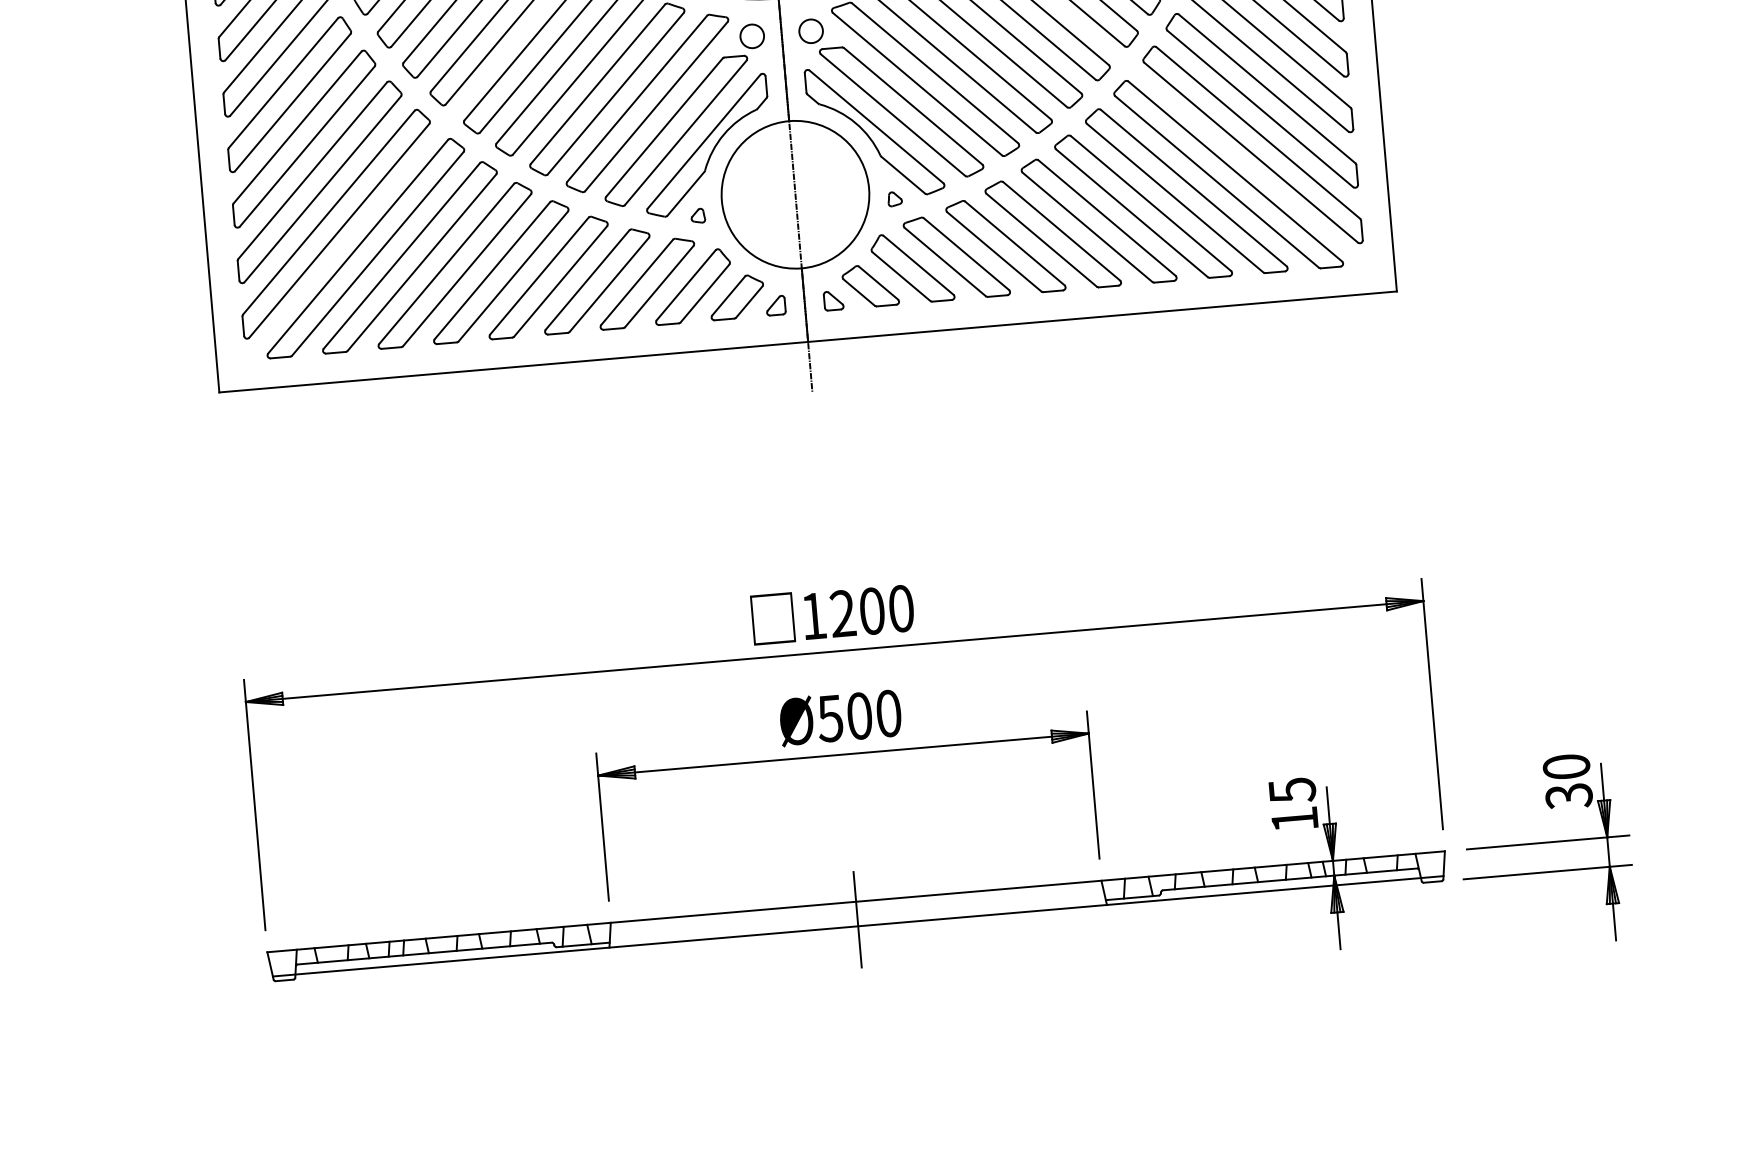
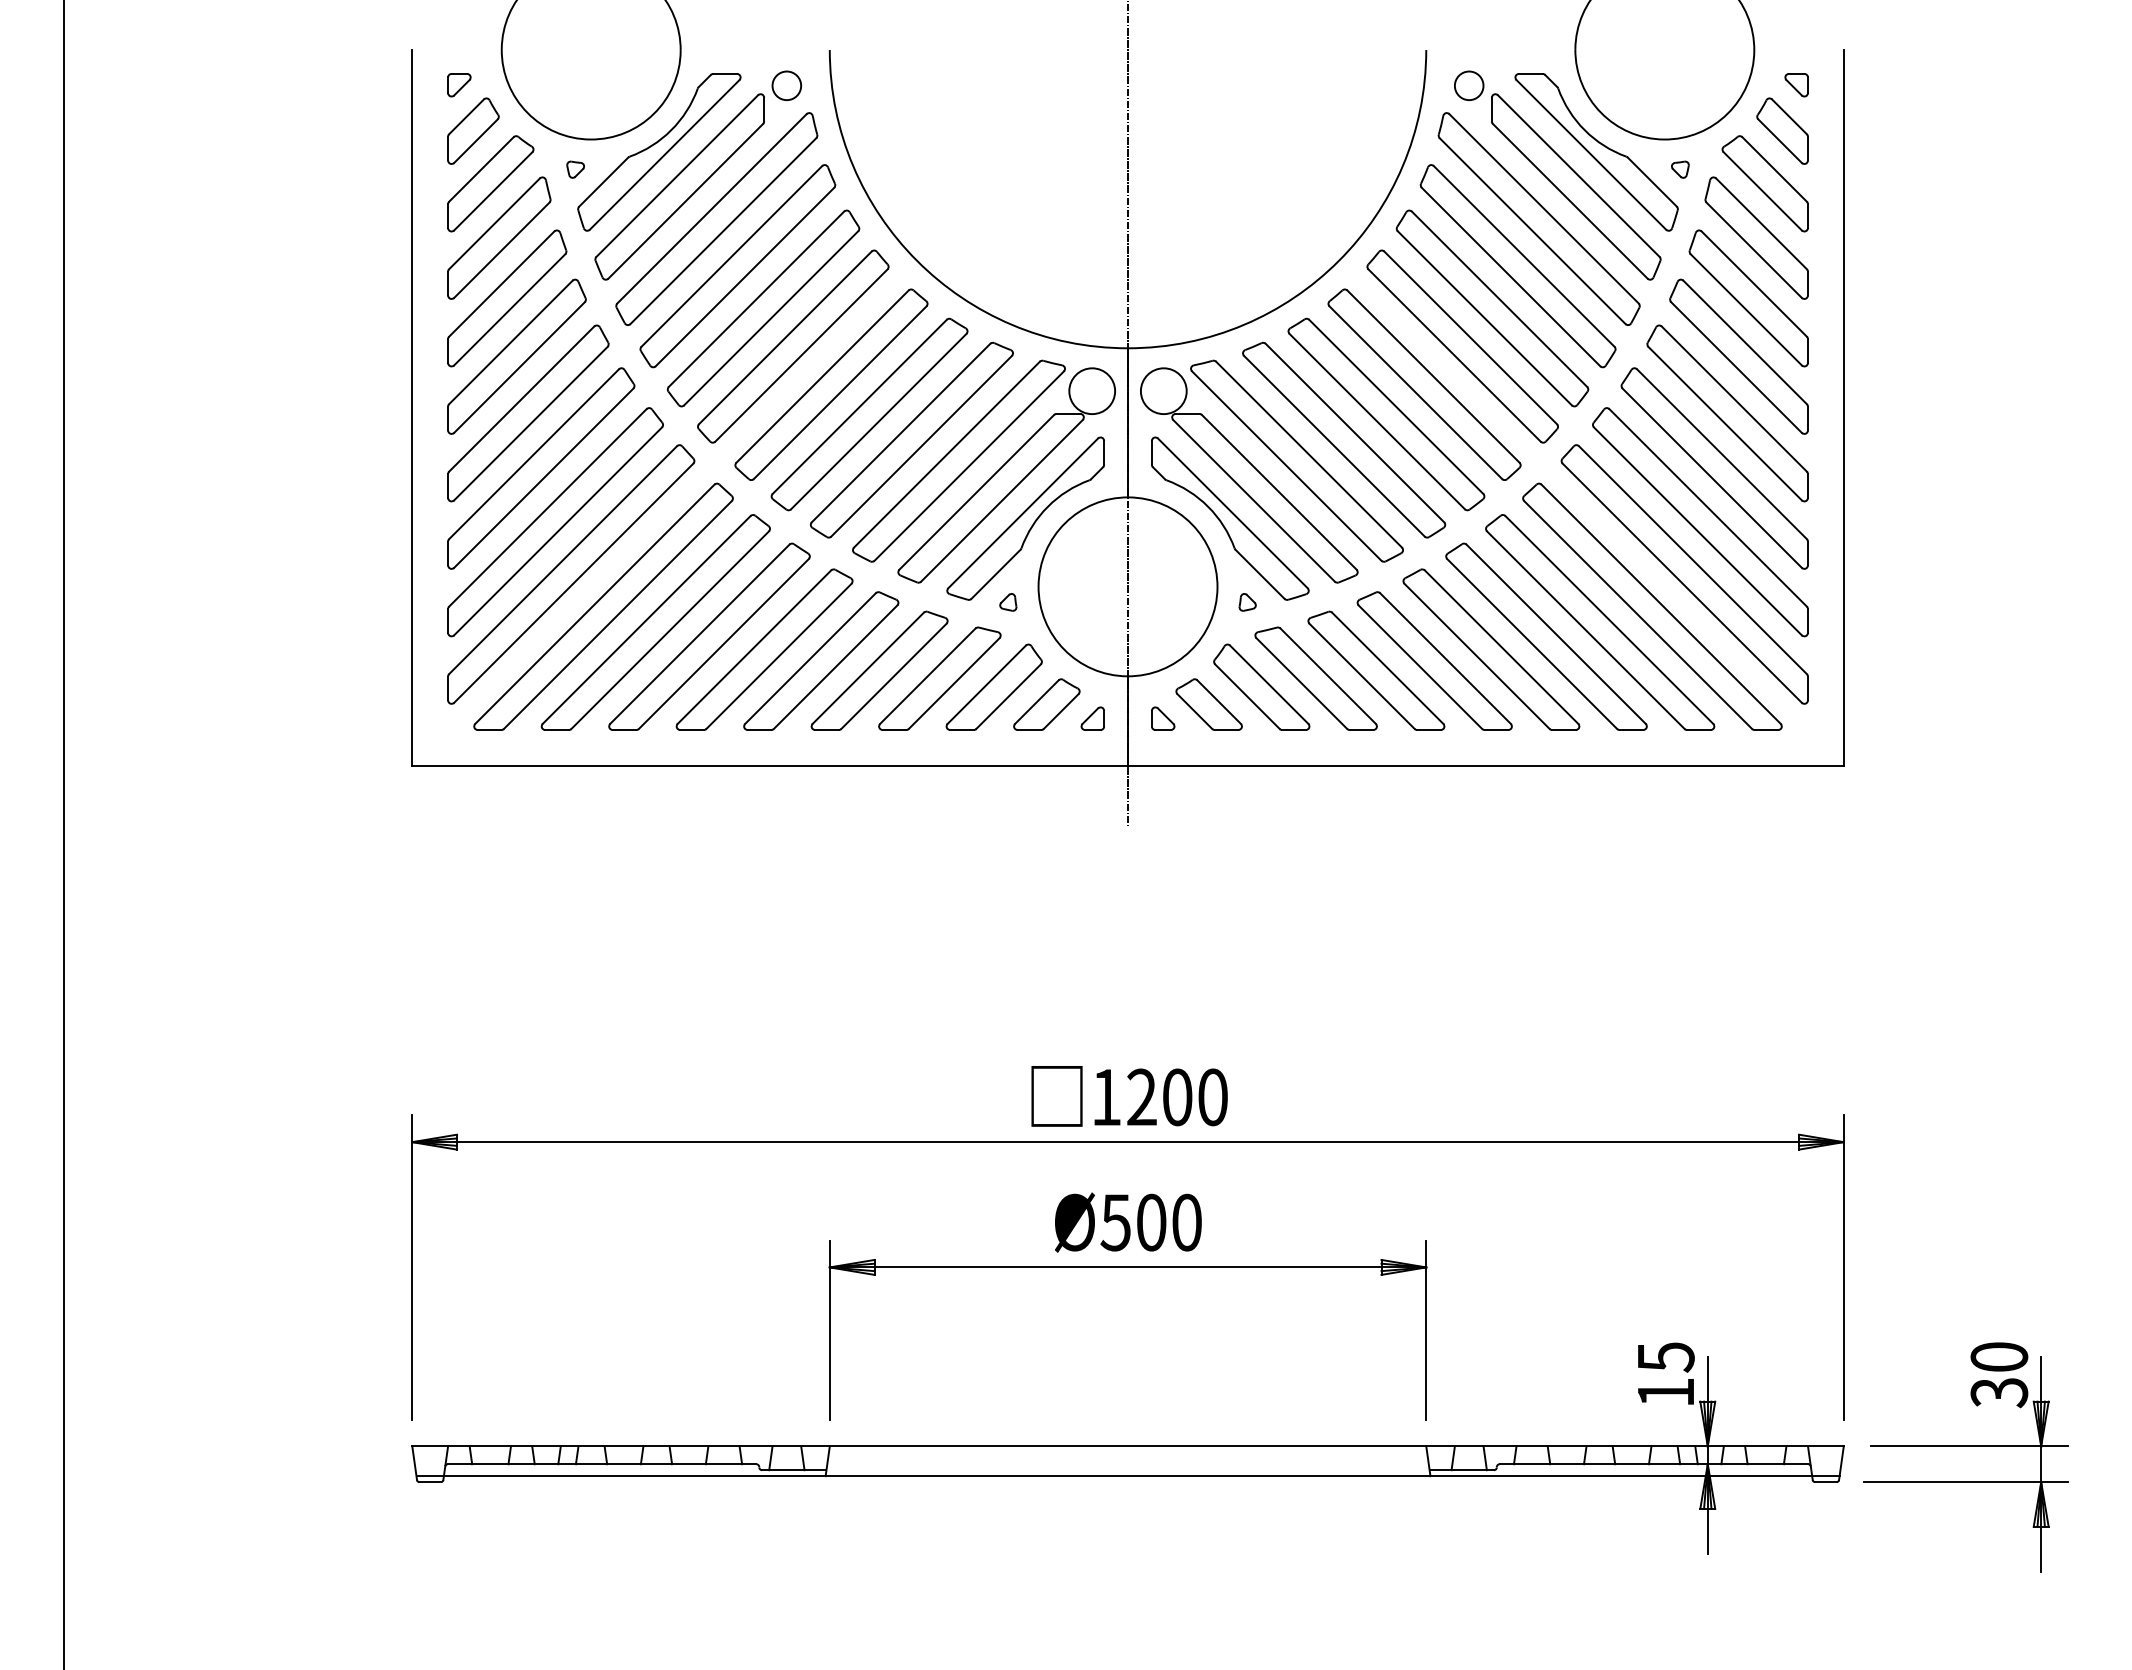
circle: (810, 30) -> (1163, 390), size x1.6
circle: (751, 35) -> (1091, 390), size x1.6
line: (858, 919) -> (1128, 1468), removed

